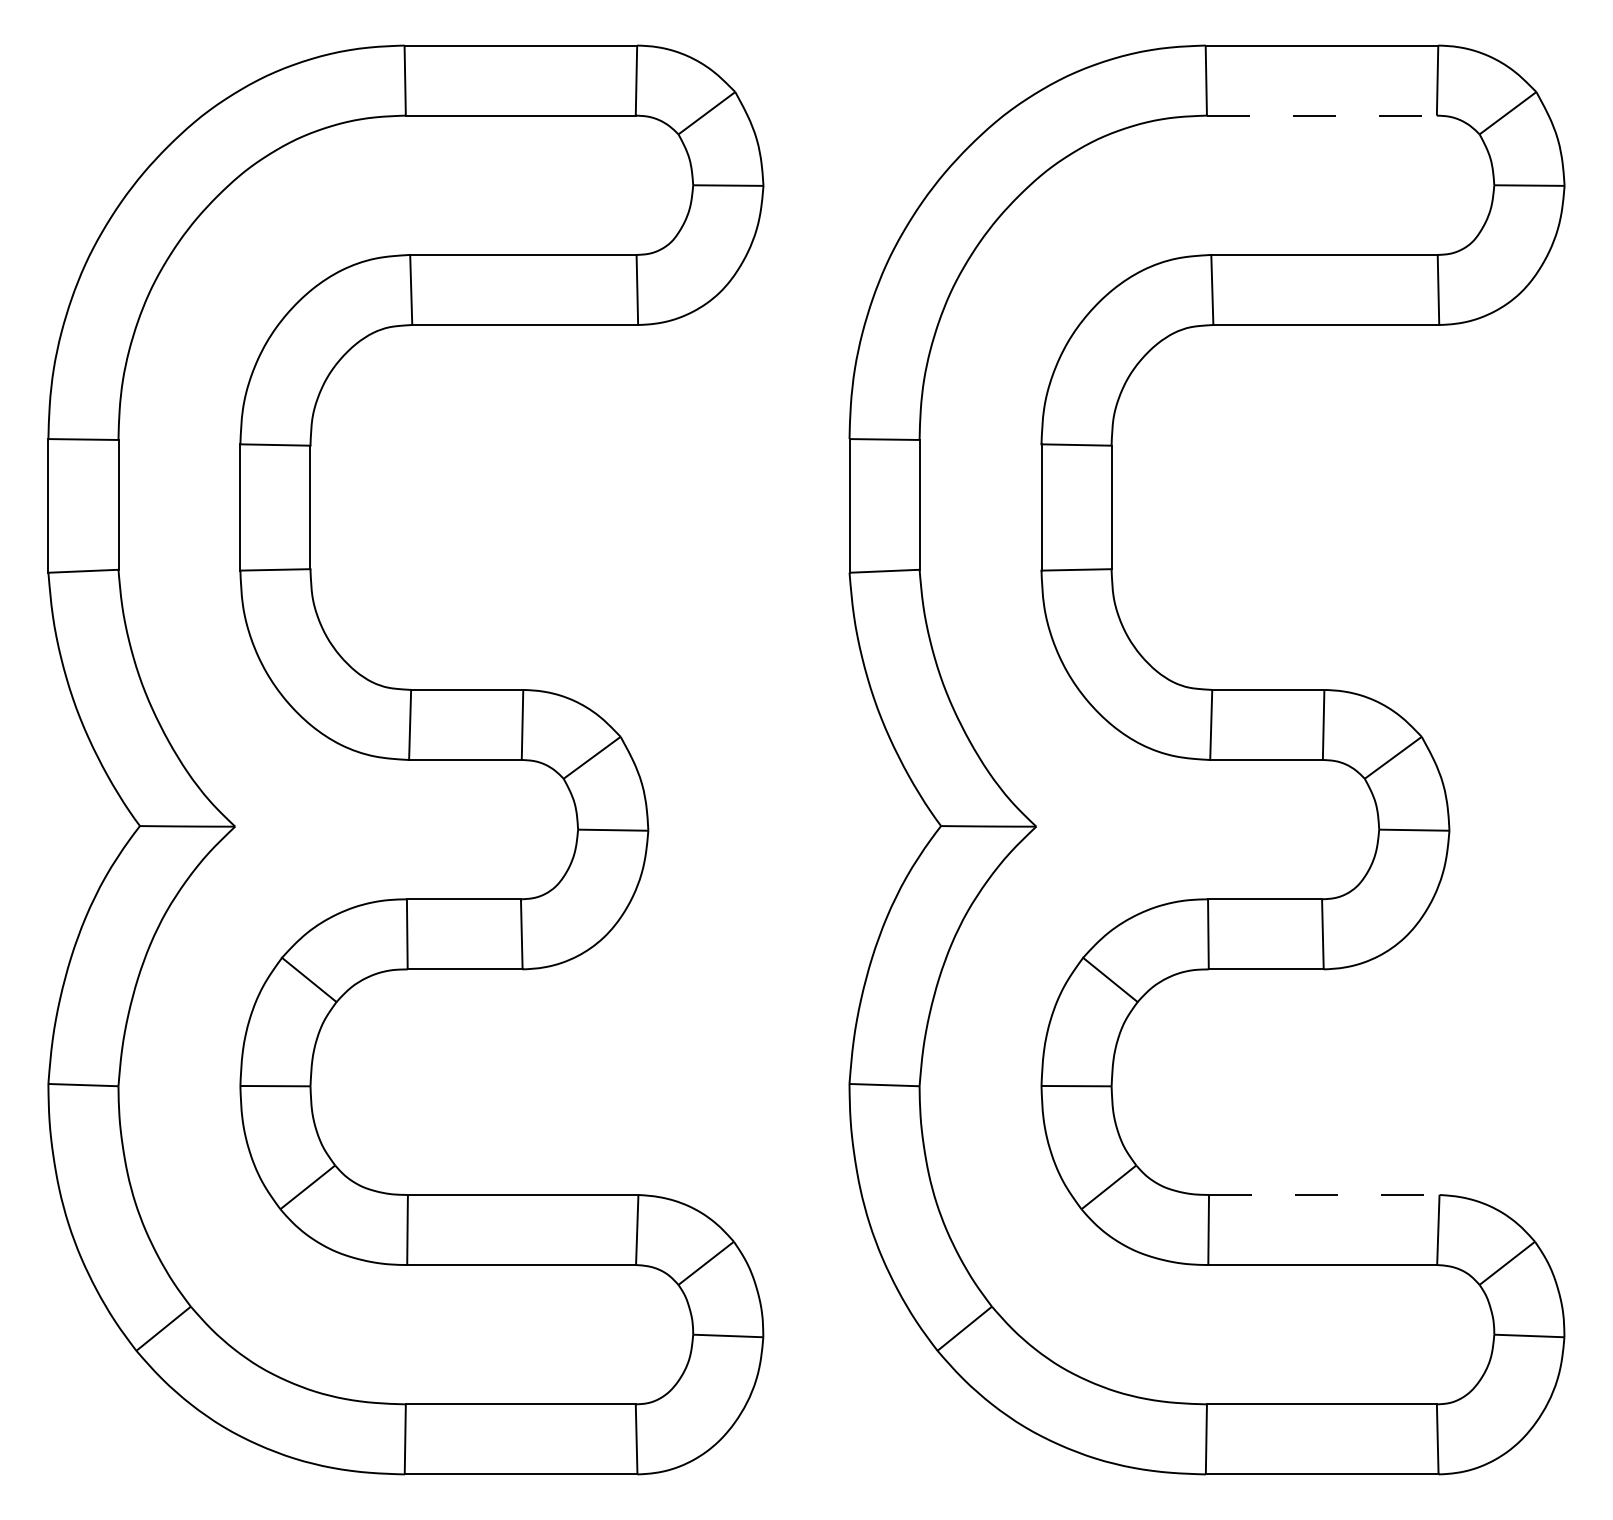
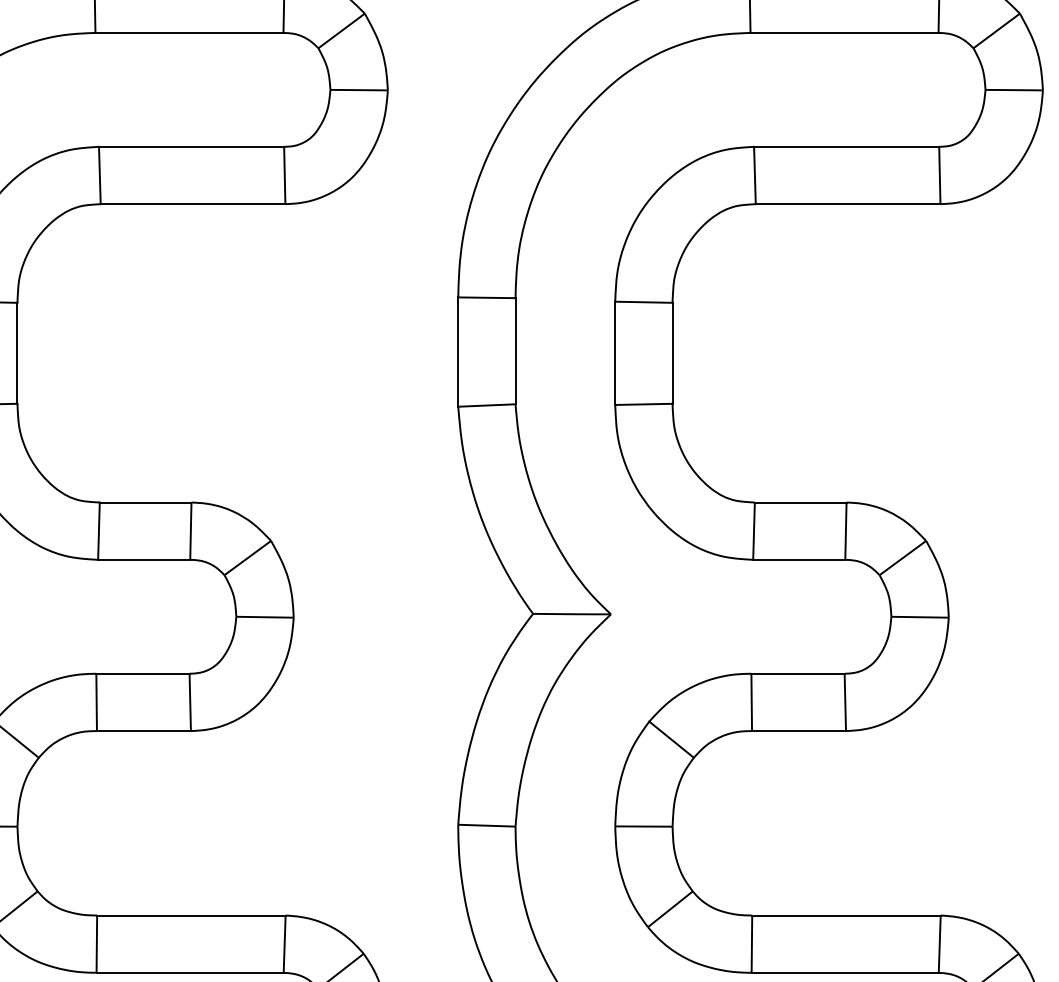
line: (1321, 115) -> (844, 32), dashed -> solid
line: (1324, 1194) -> (846, 915), dashed -> solid

